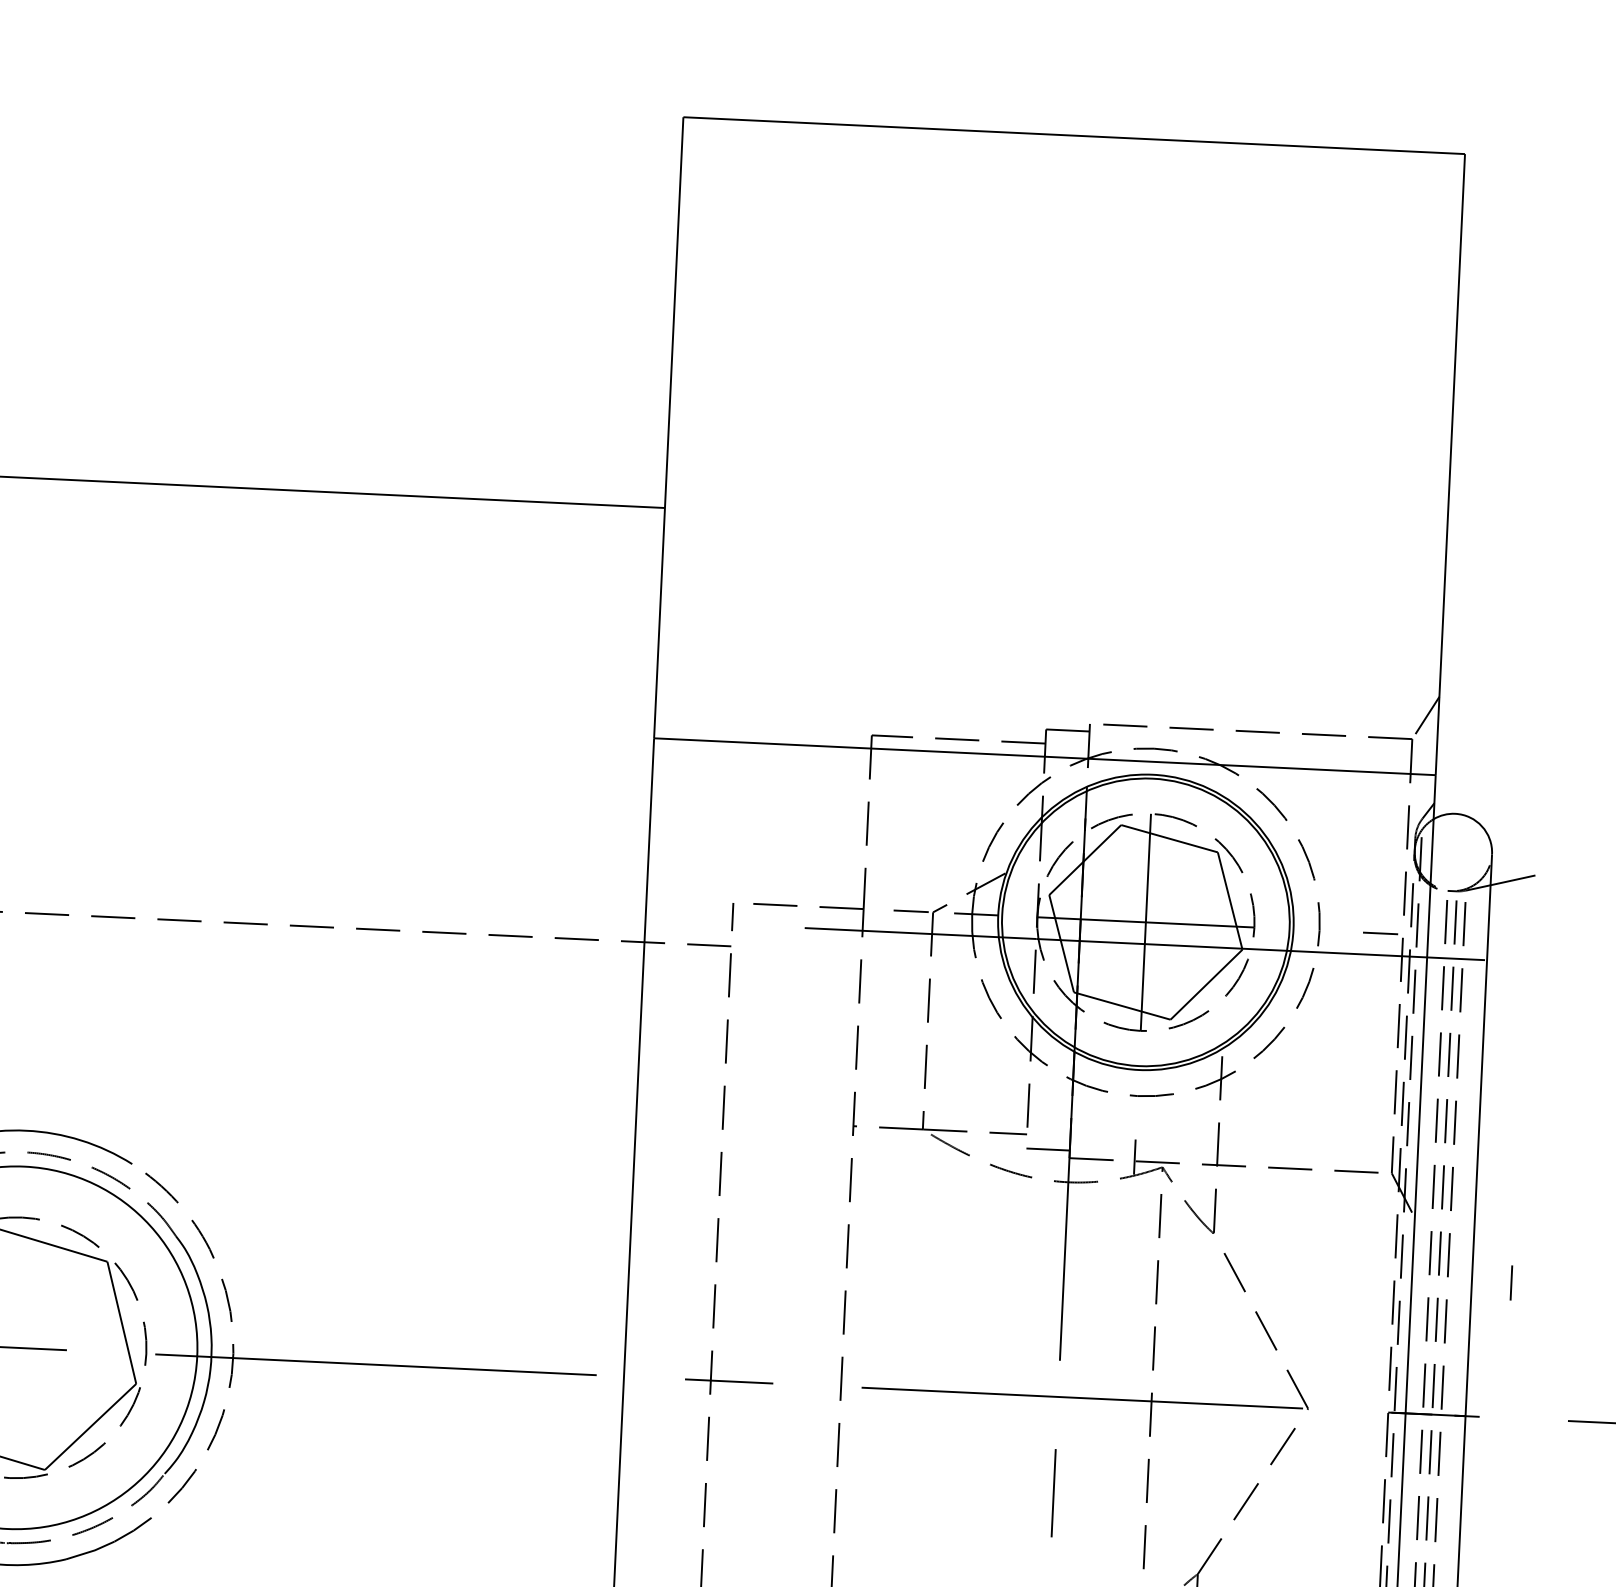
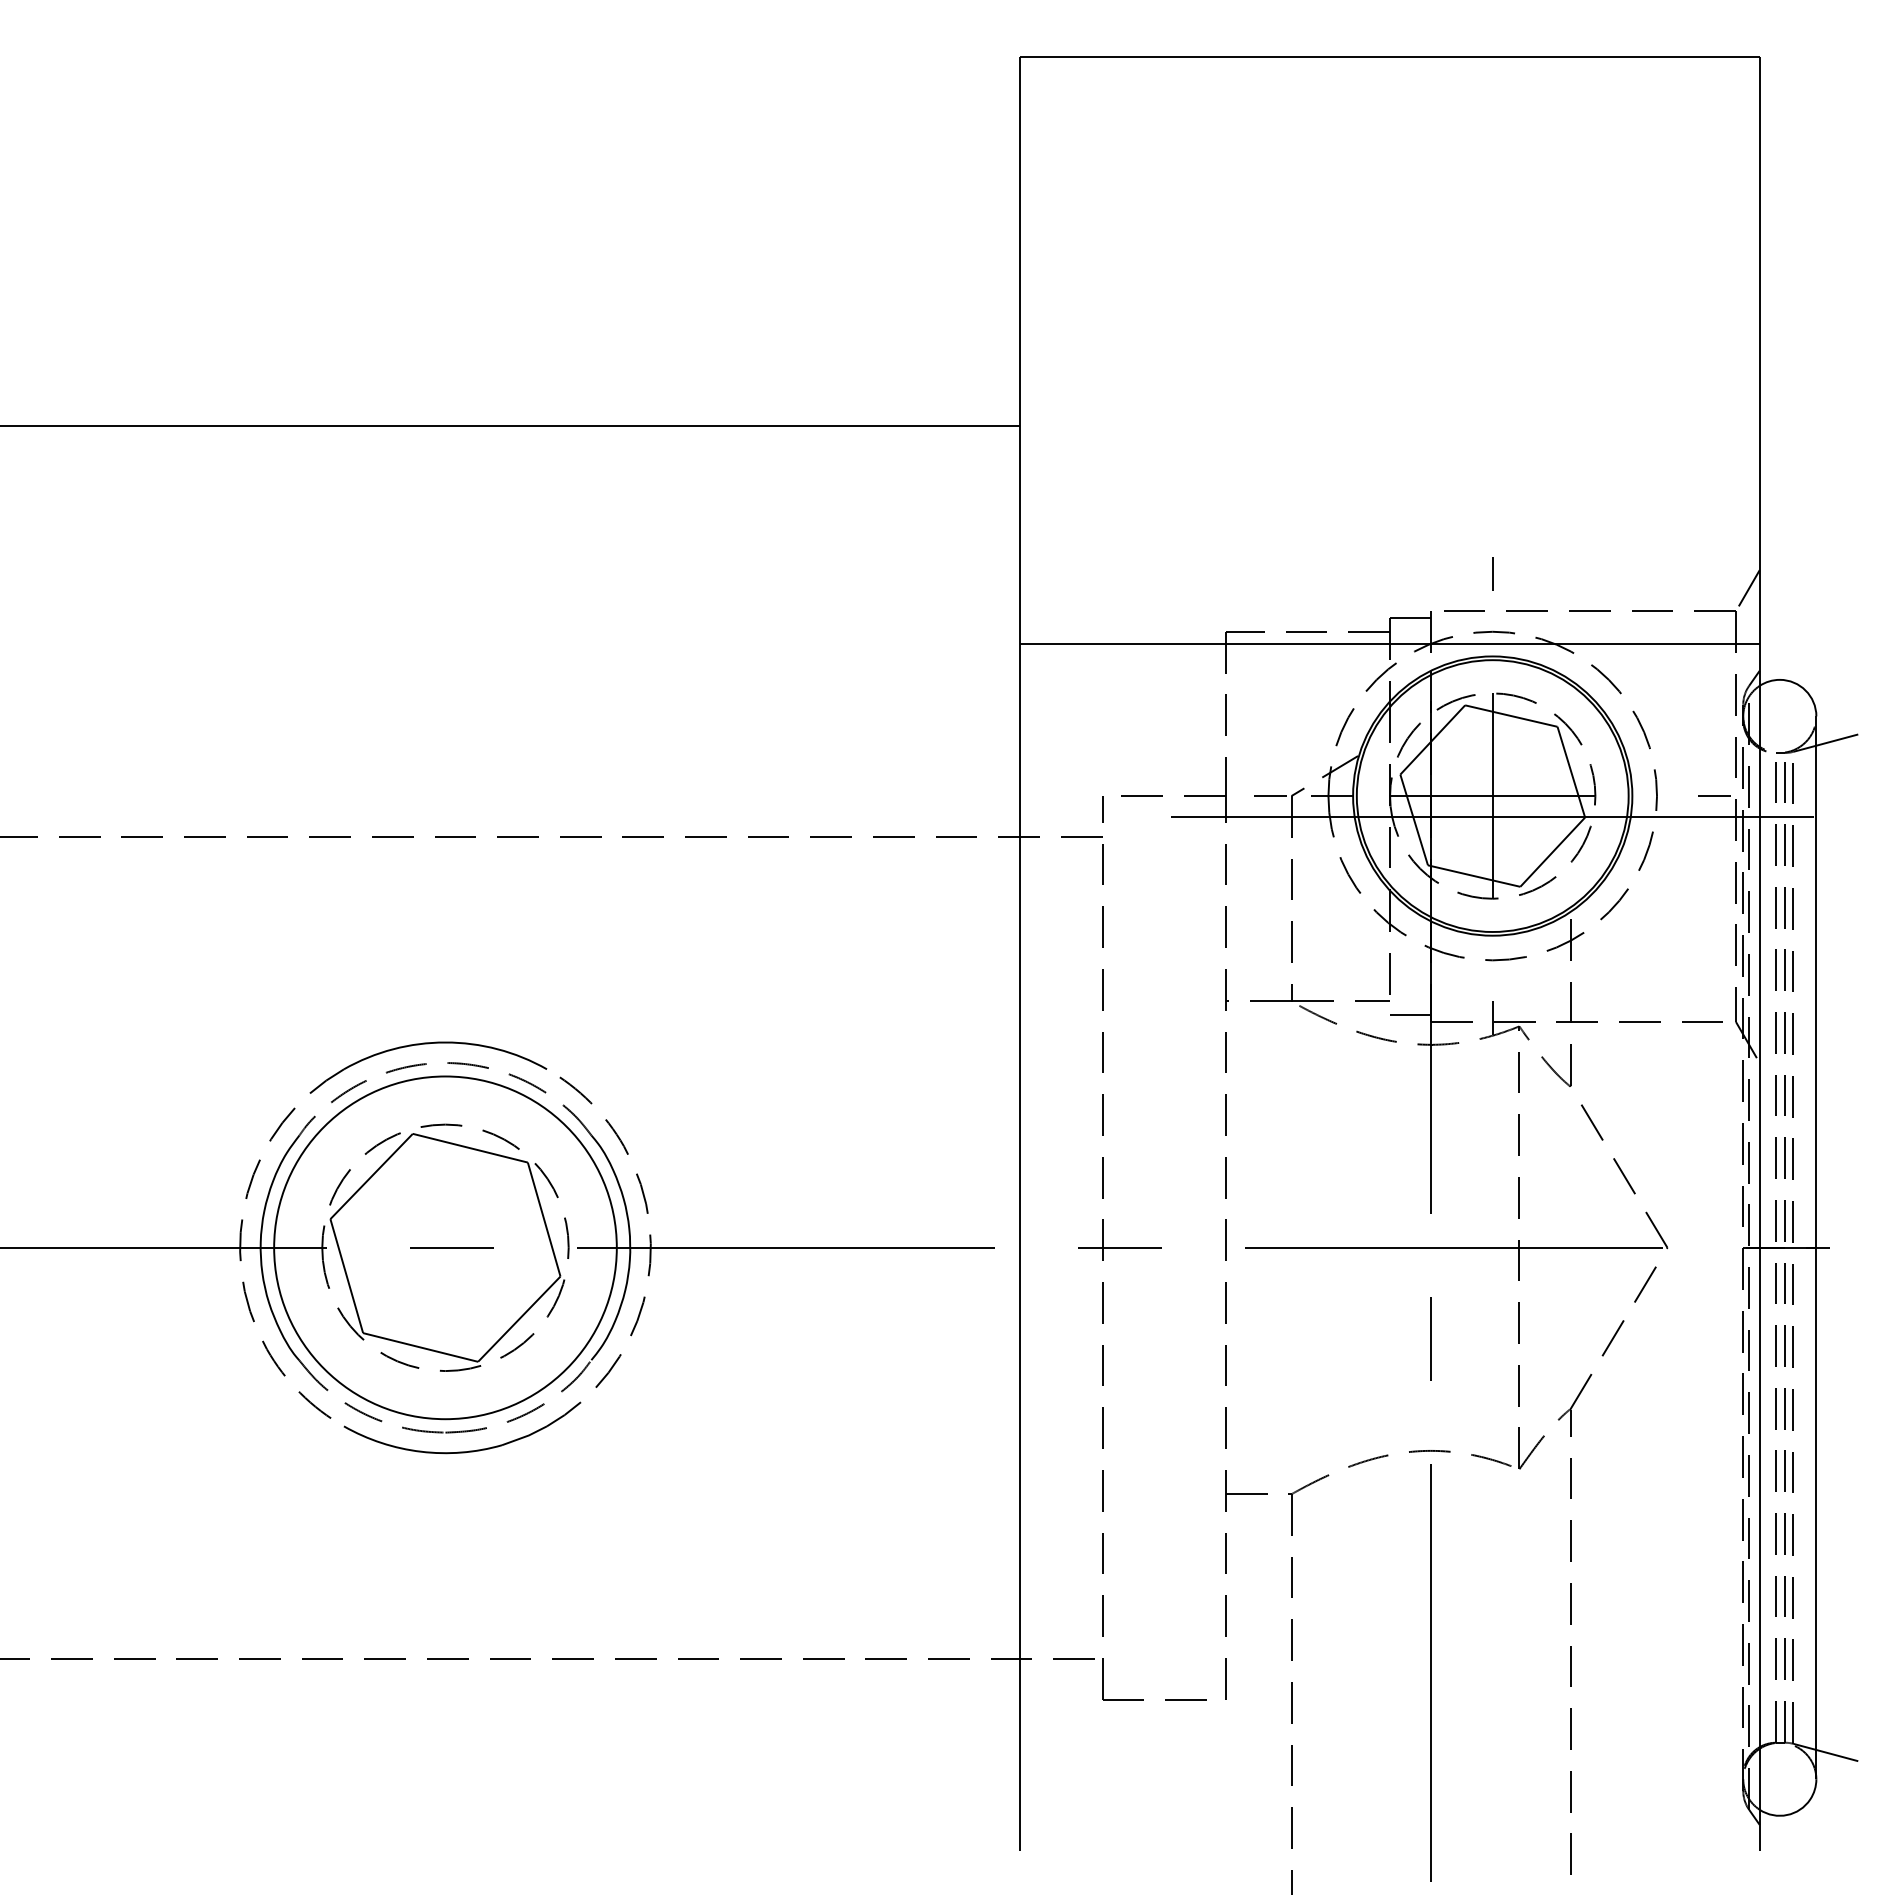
line: (1511, 1282) -> (1492, 573), moved

